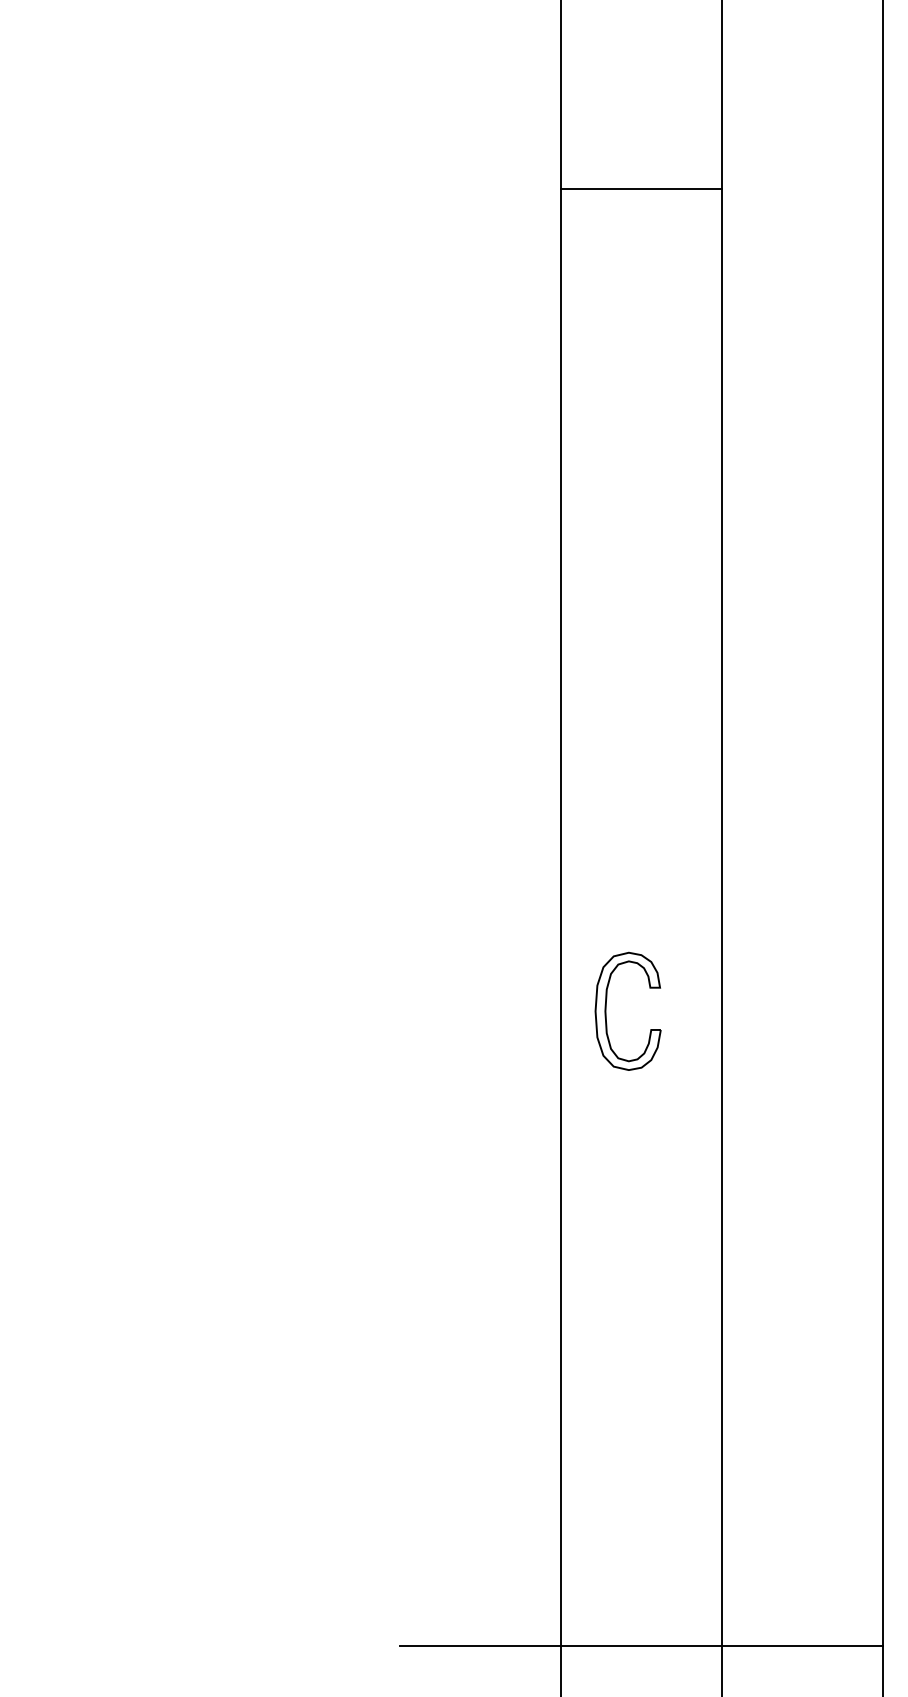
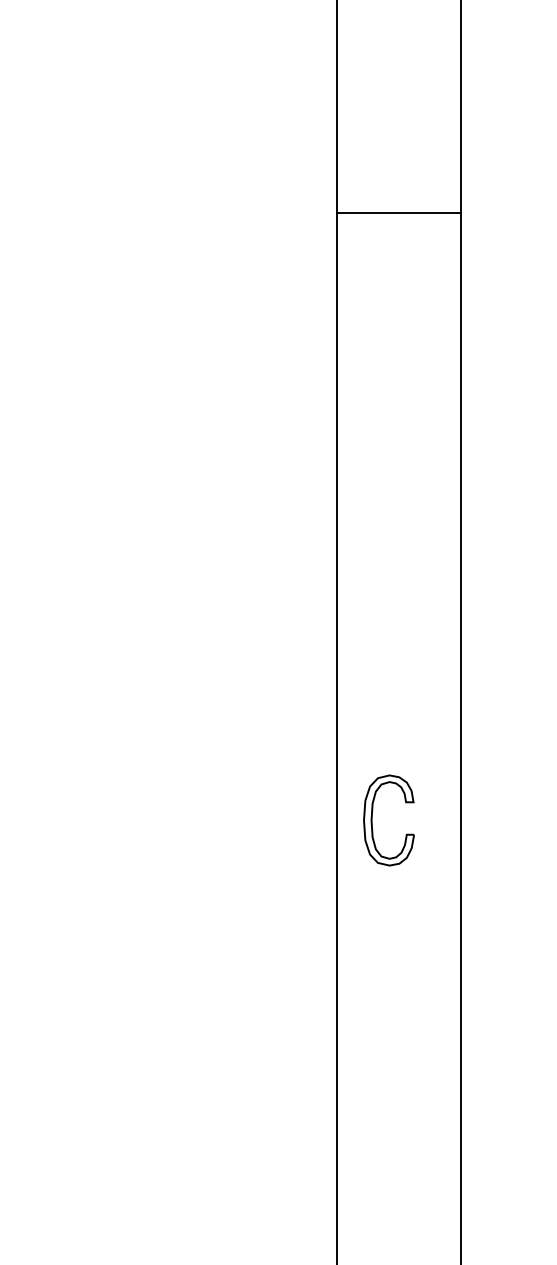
line: (641, 189) -> (399, 212), moved
part: (606, 1010) -> (372, 819), moved

